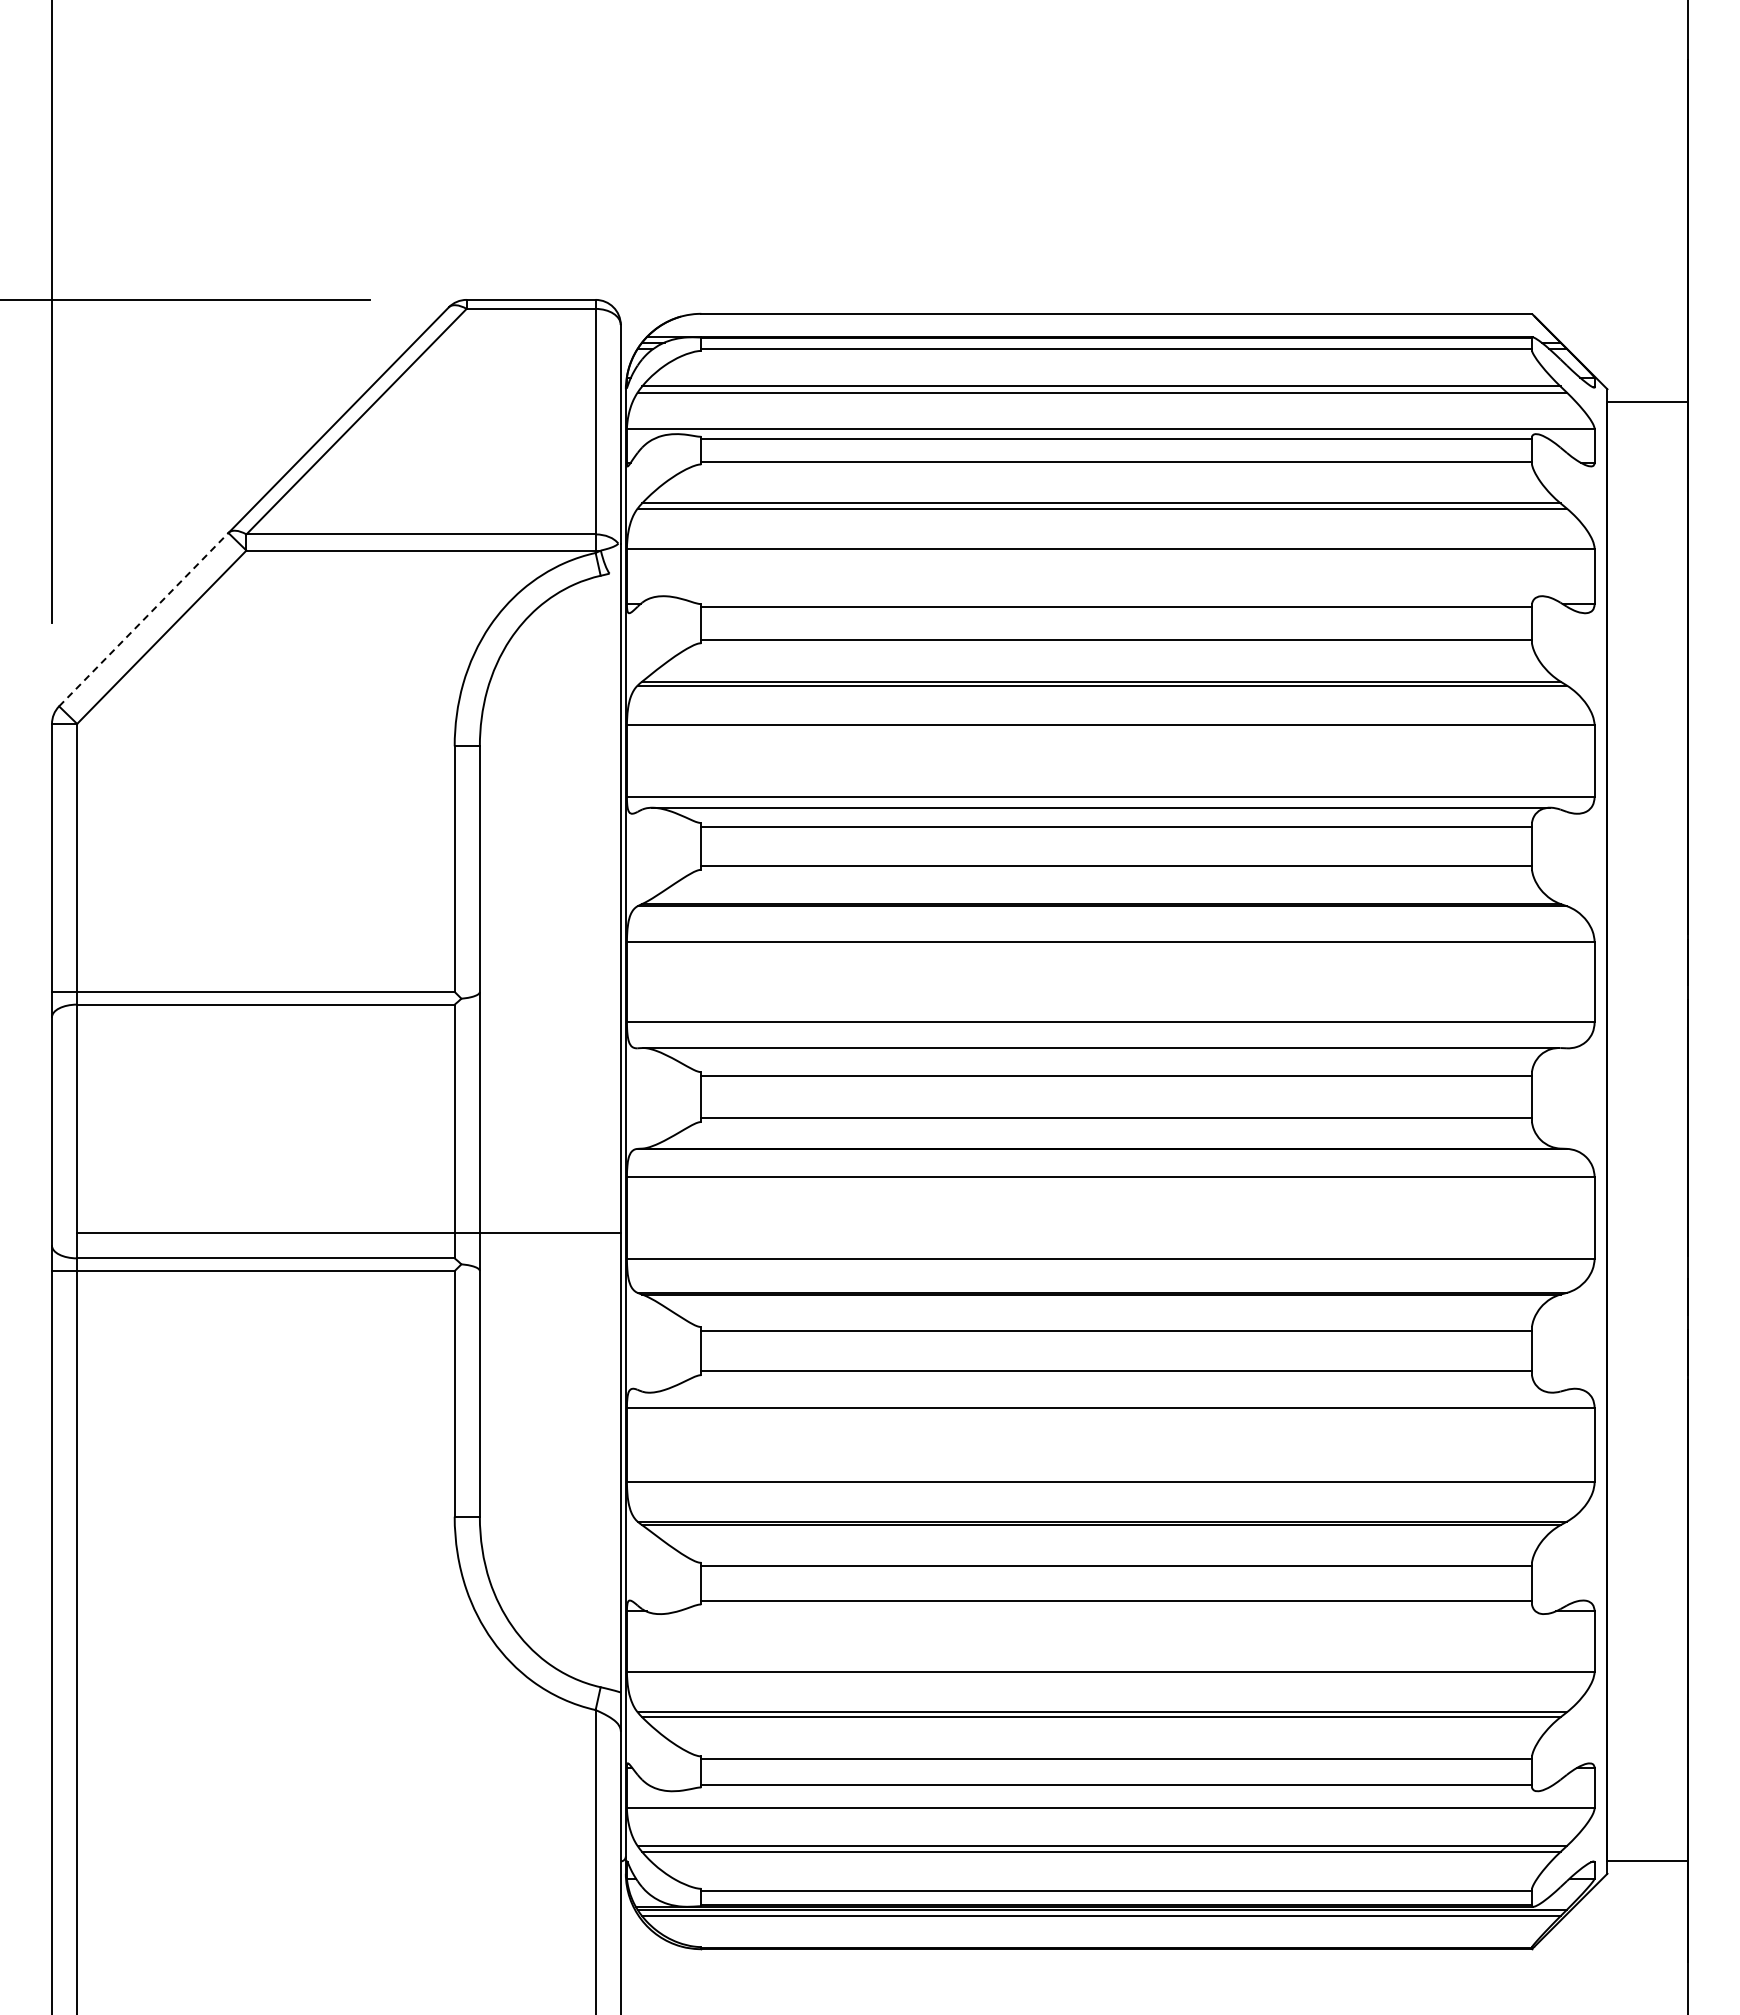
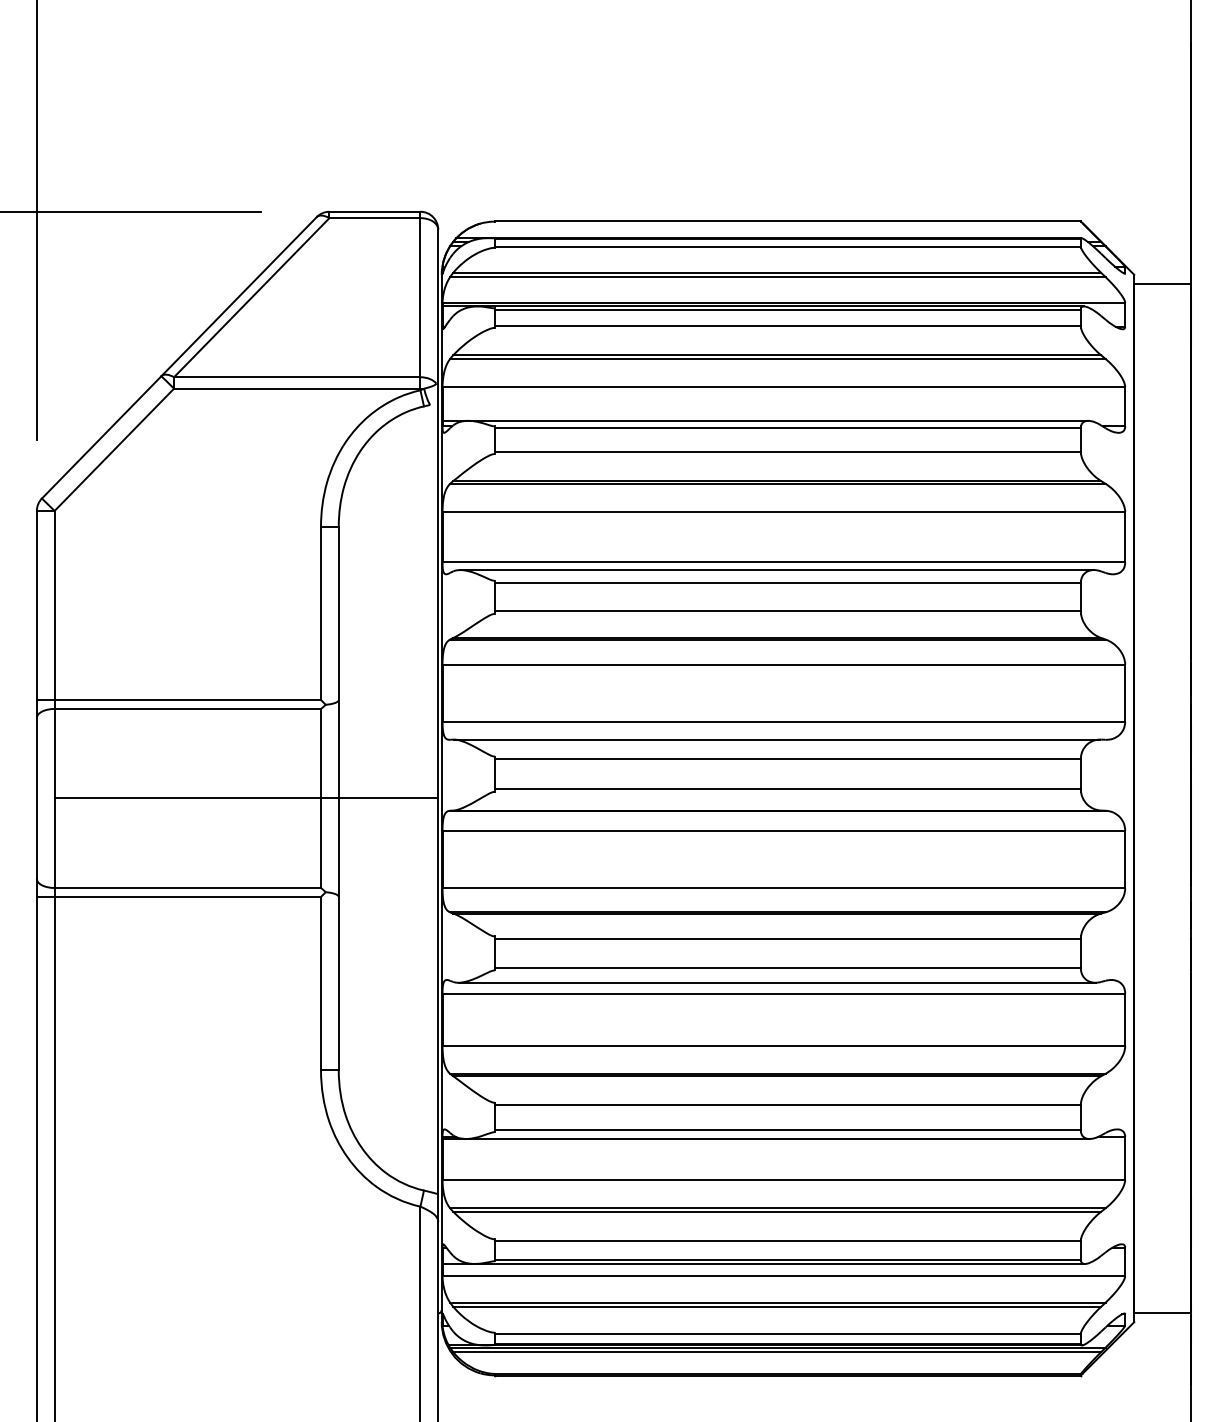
line: (1081, 434) -> (763, 306), added
line: (1084, 596) -> (765, 421), added
line: (144, 619) -> (102, 437), dashed -> solid
line: (348, 1232) -> (246, 798), moved
line: (1100, 1392) -> (776, 982), added
line: (1085, 1614) -> (766, 1139), added
line: (1081, 1791) -> (763, 1264), added

